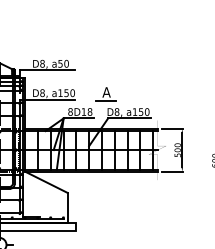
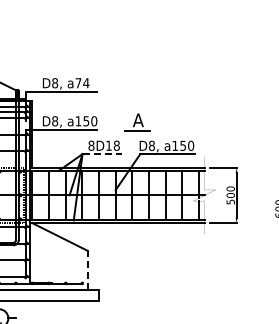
text: (63, 64) -> (82, 83), a50 -> a74
line: (79, 118) -> (102, 154), solid -> dashed
line: (67, 207) -> (87, 269), solid -> dashed

